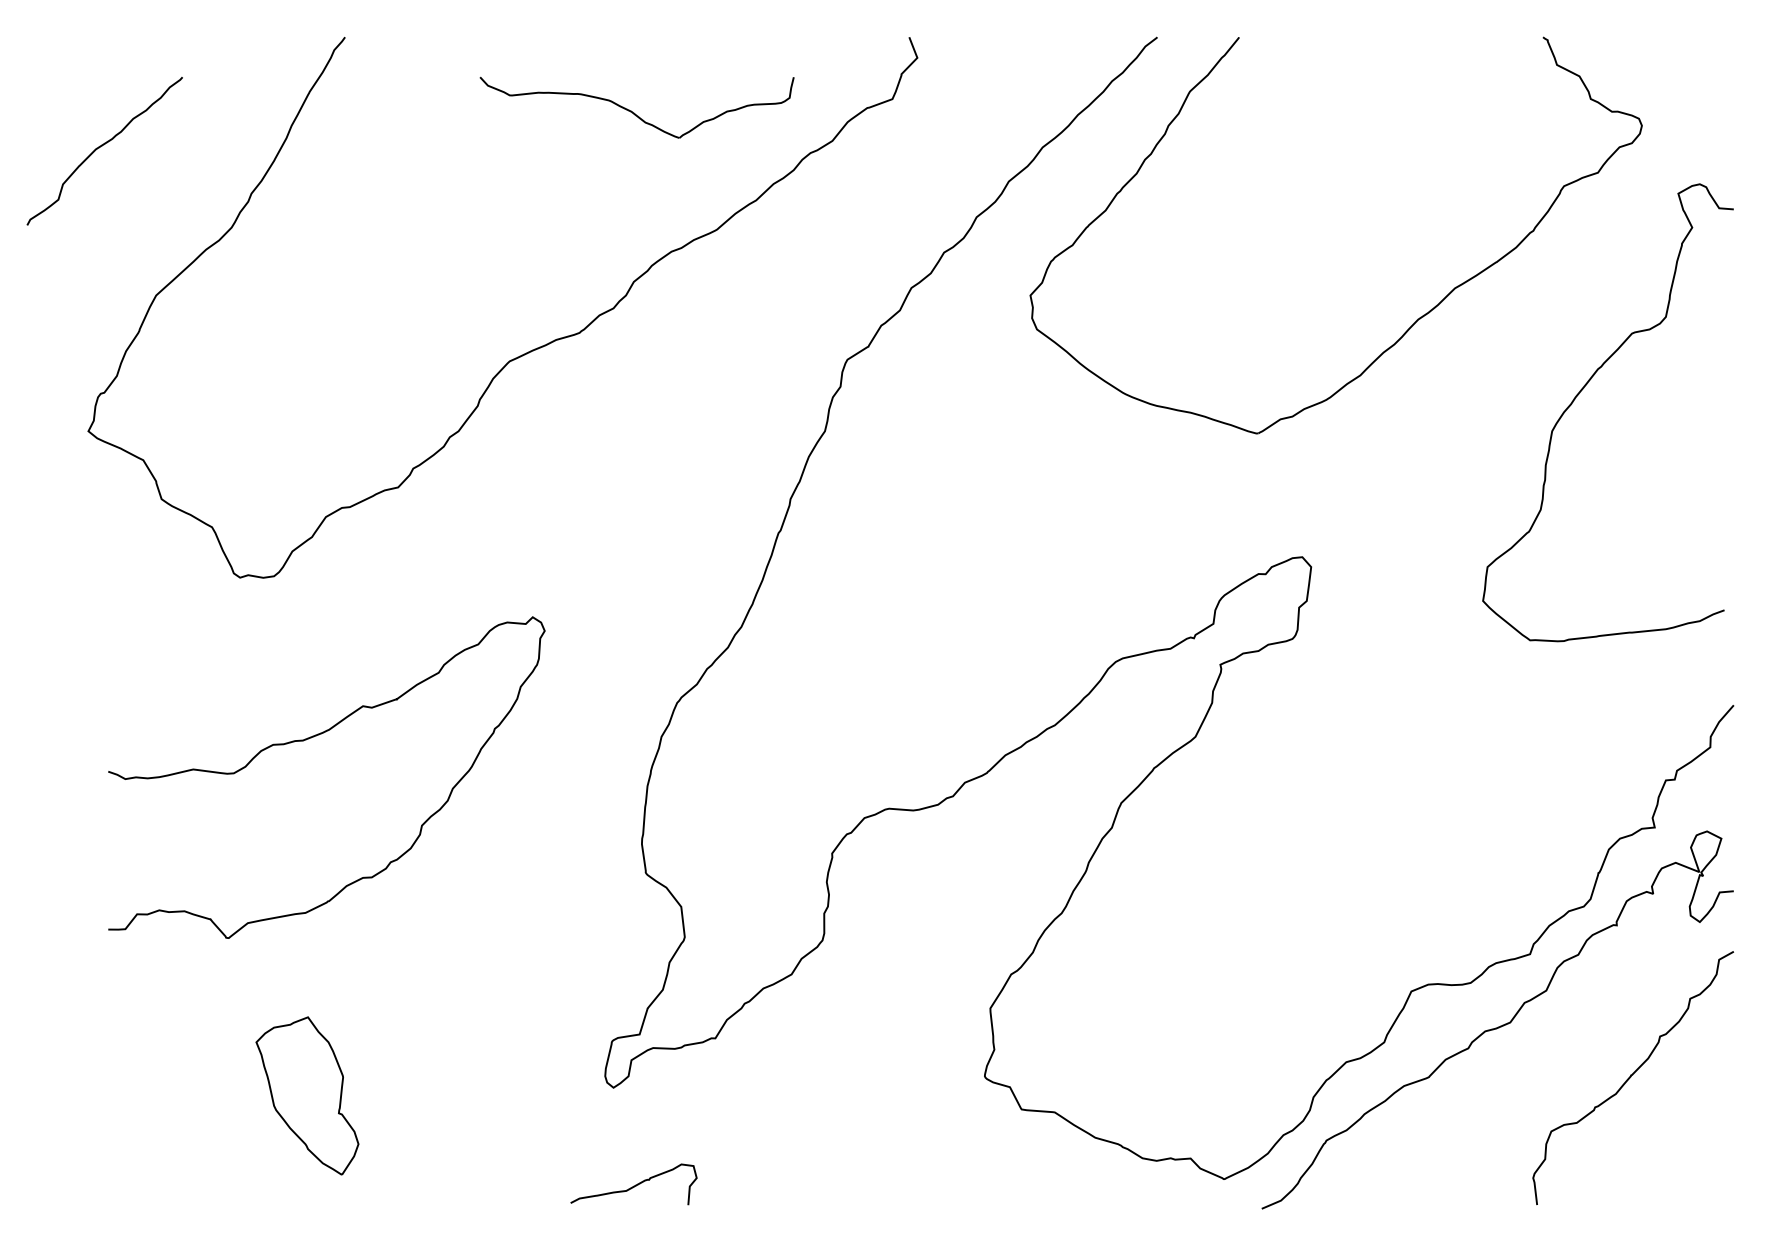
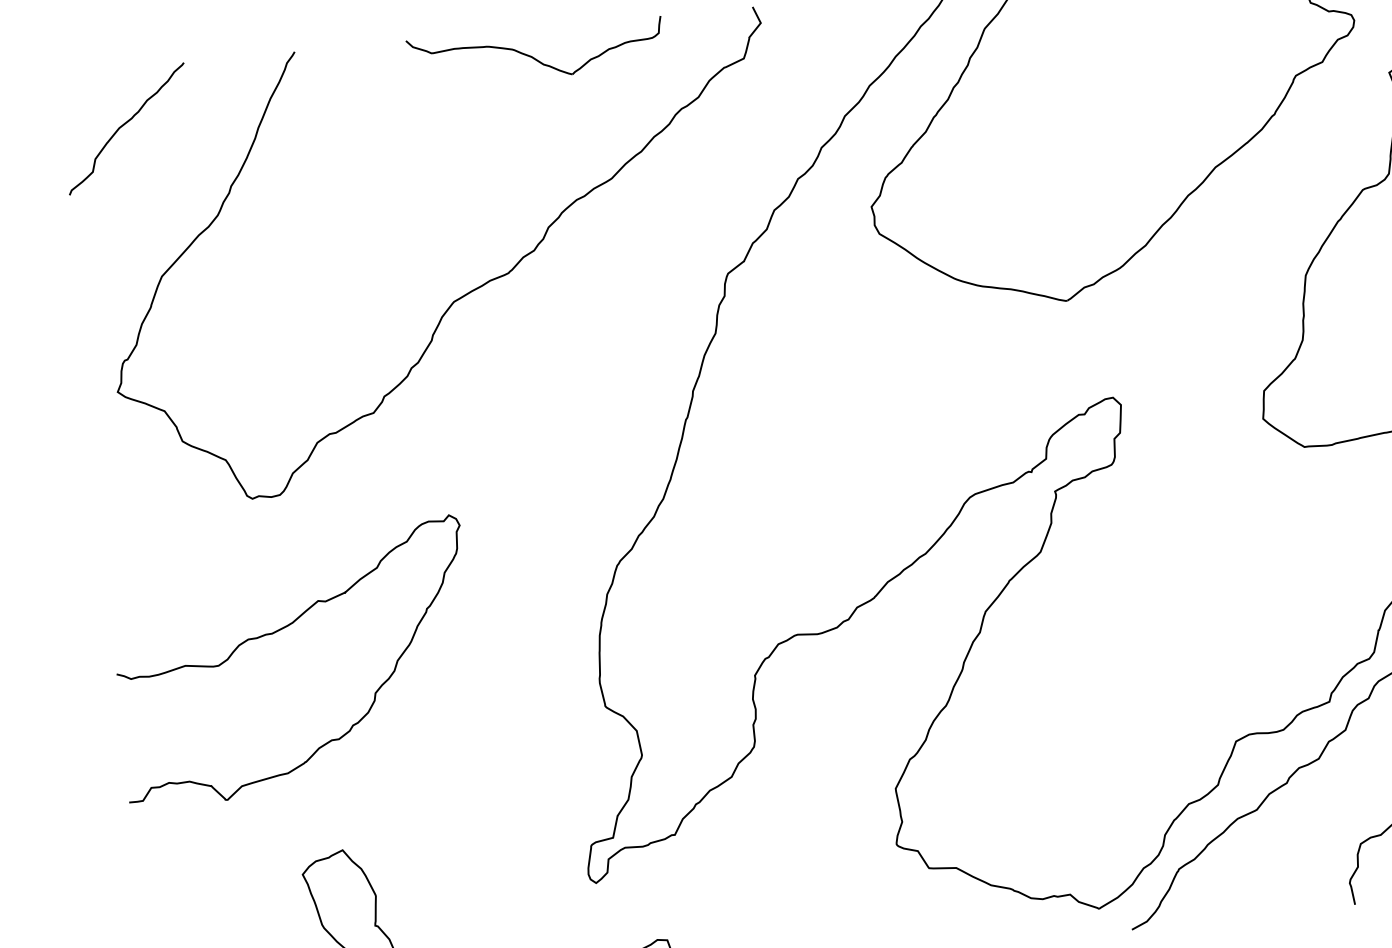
part: (636, 107) -> (535, 53), moved
curve: (102, 146) -> (124, 125), moved
curve: (311, 738) -> (278, 631), moved

